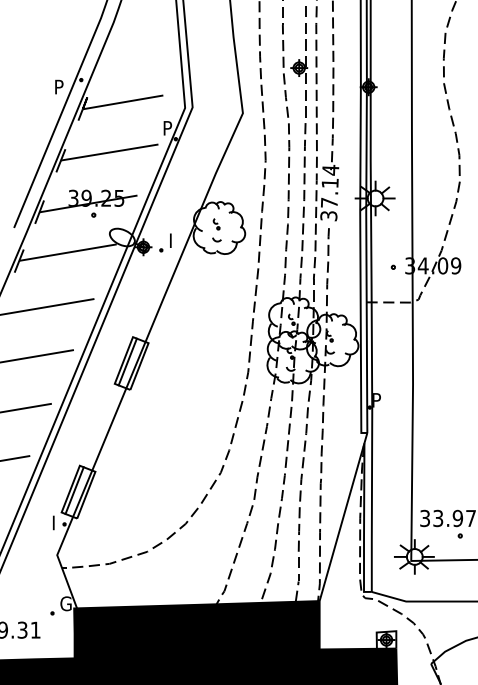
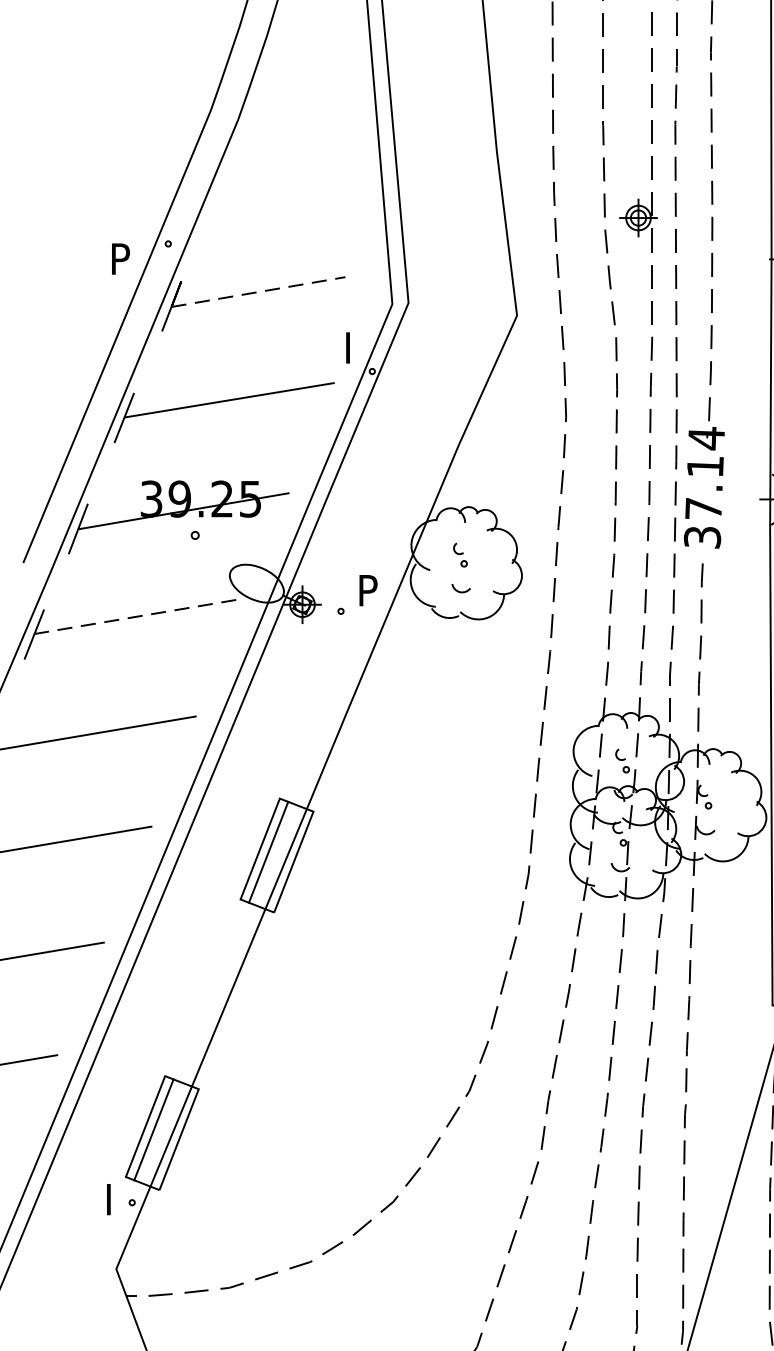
line: (123, 102) -> (259, 292), solid -> dashed
text: (168, 125) -> (356, 341), P -> I
text: (174, 237) -> (369, 583), I -> P
line: (67, 252) -> (138, 615), solid -> dashed

